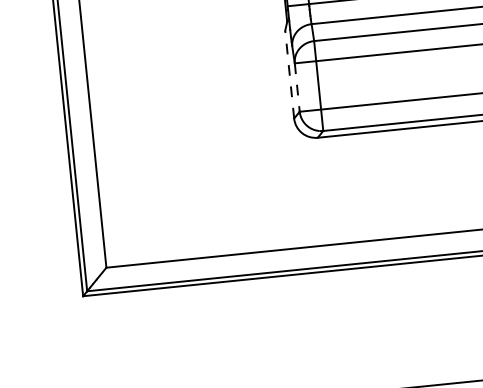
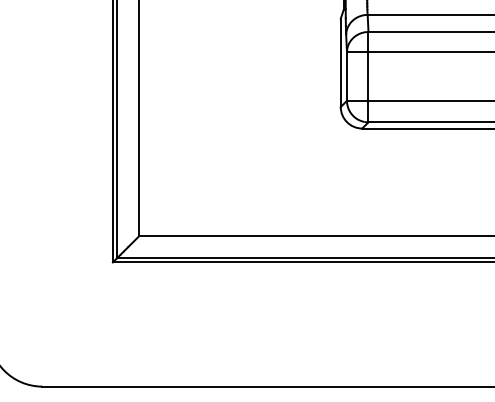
line: (289, 74) -> (340, 62), dashed -> solid
line: (296, 88) -> (346, 77), dashed -> solid

